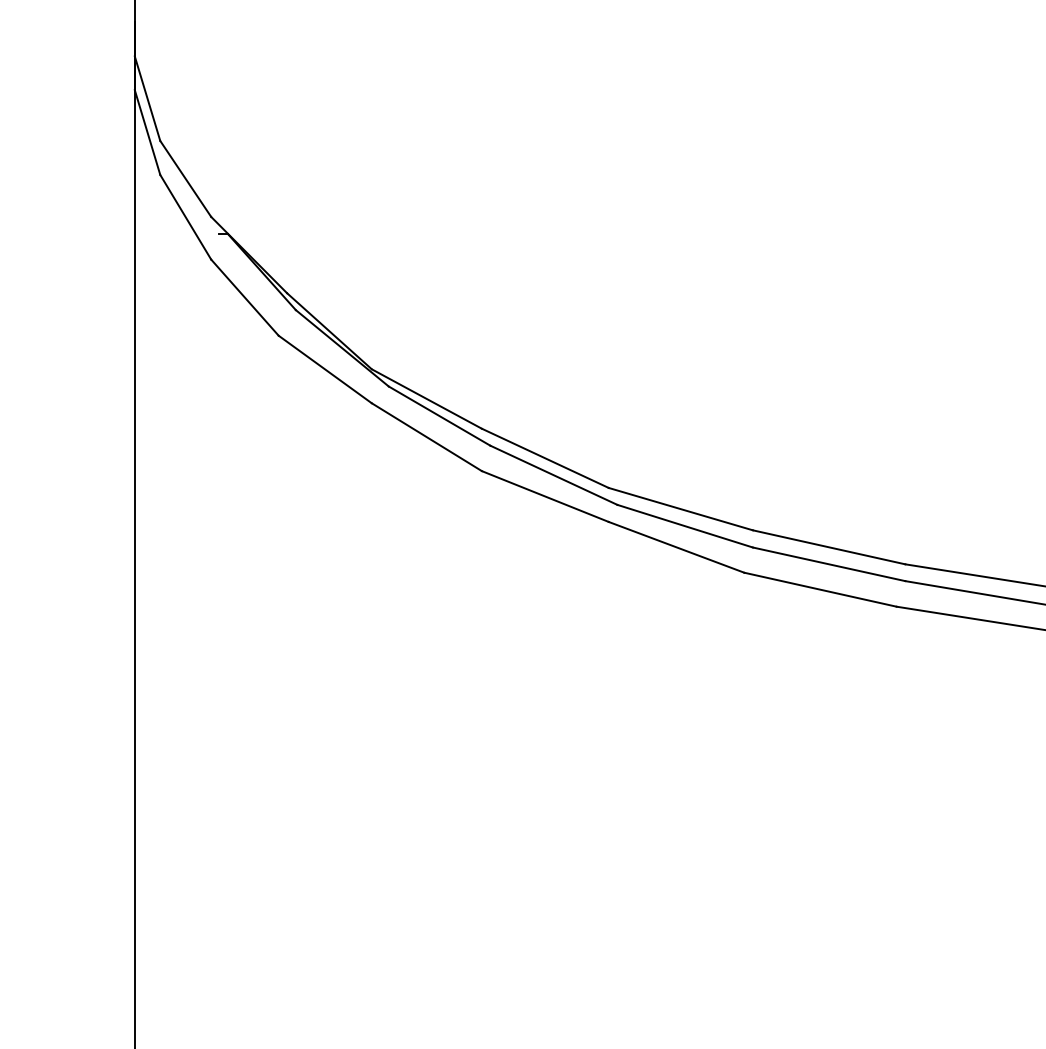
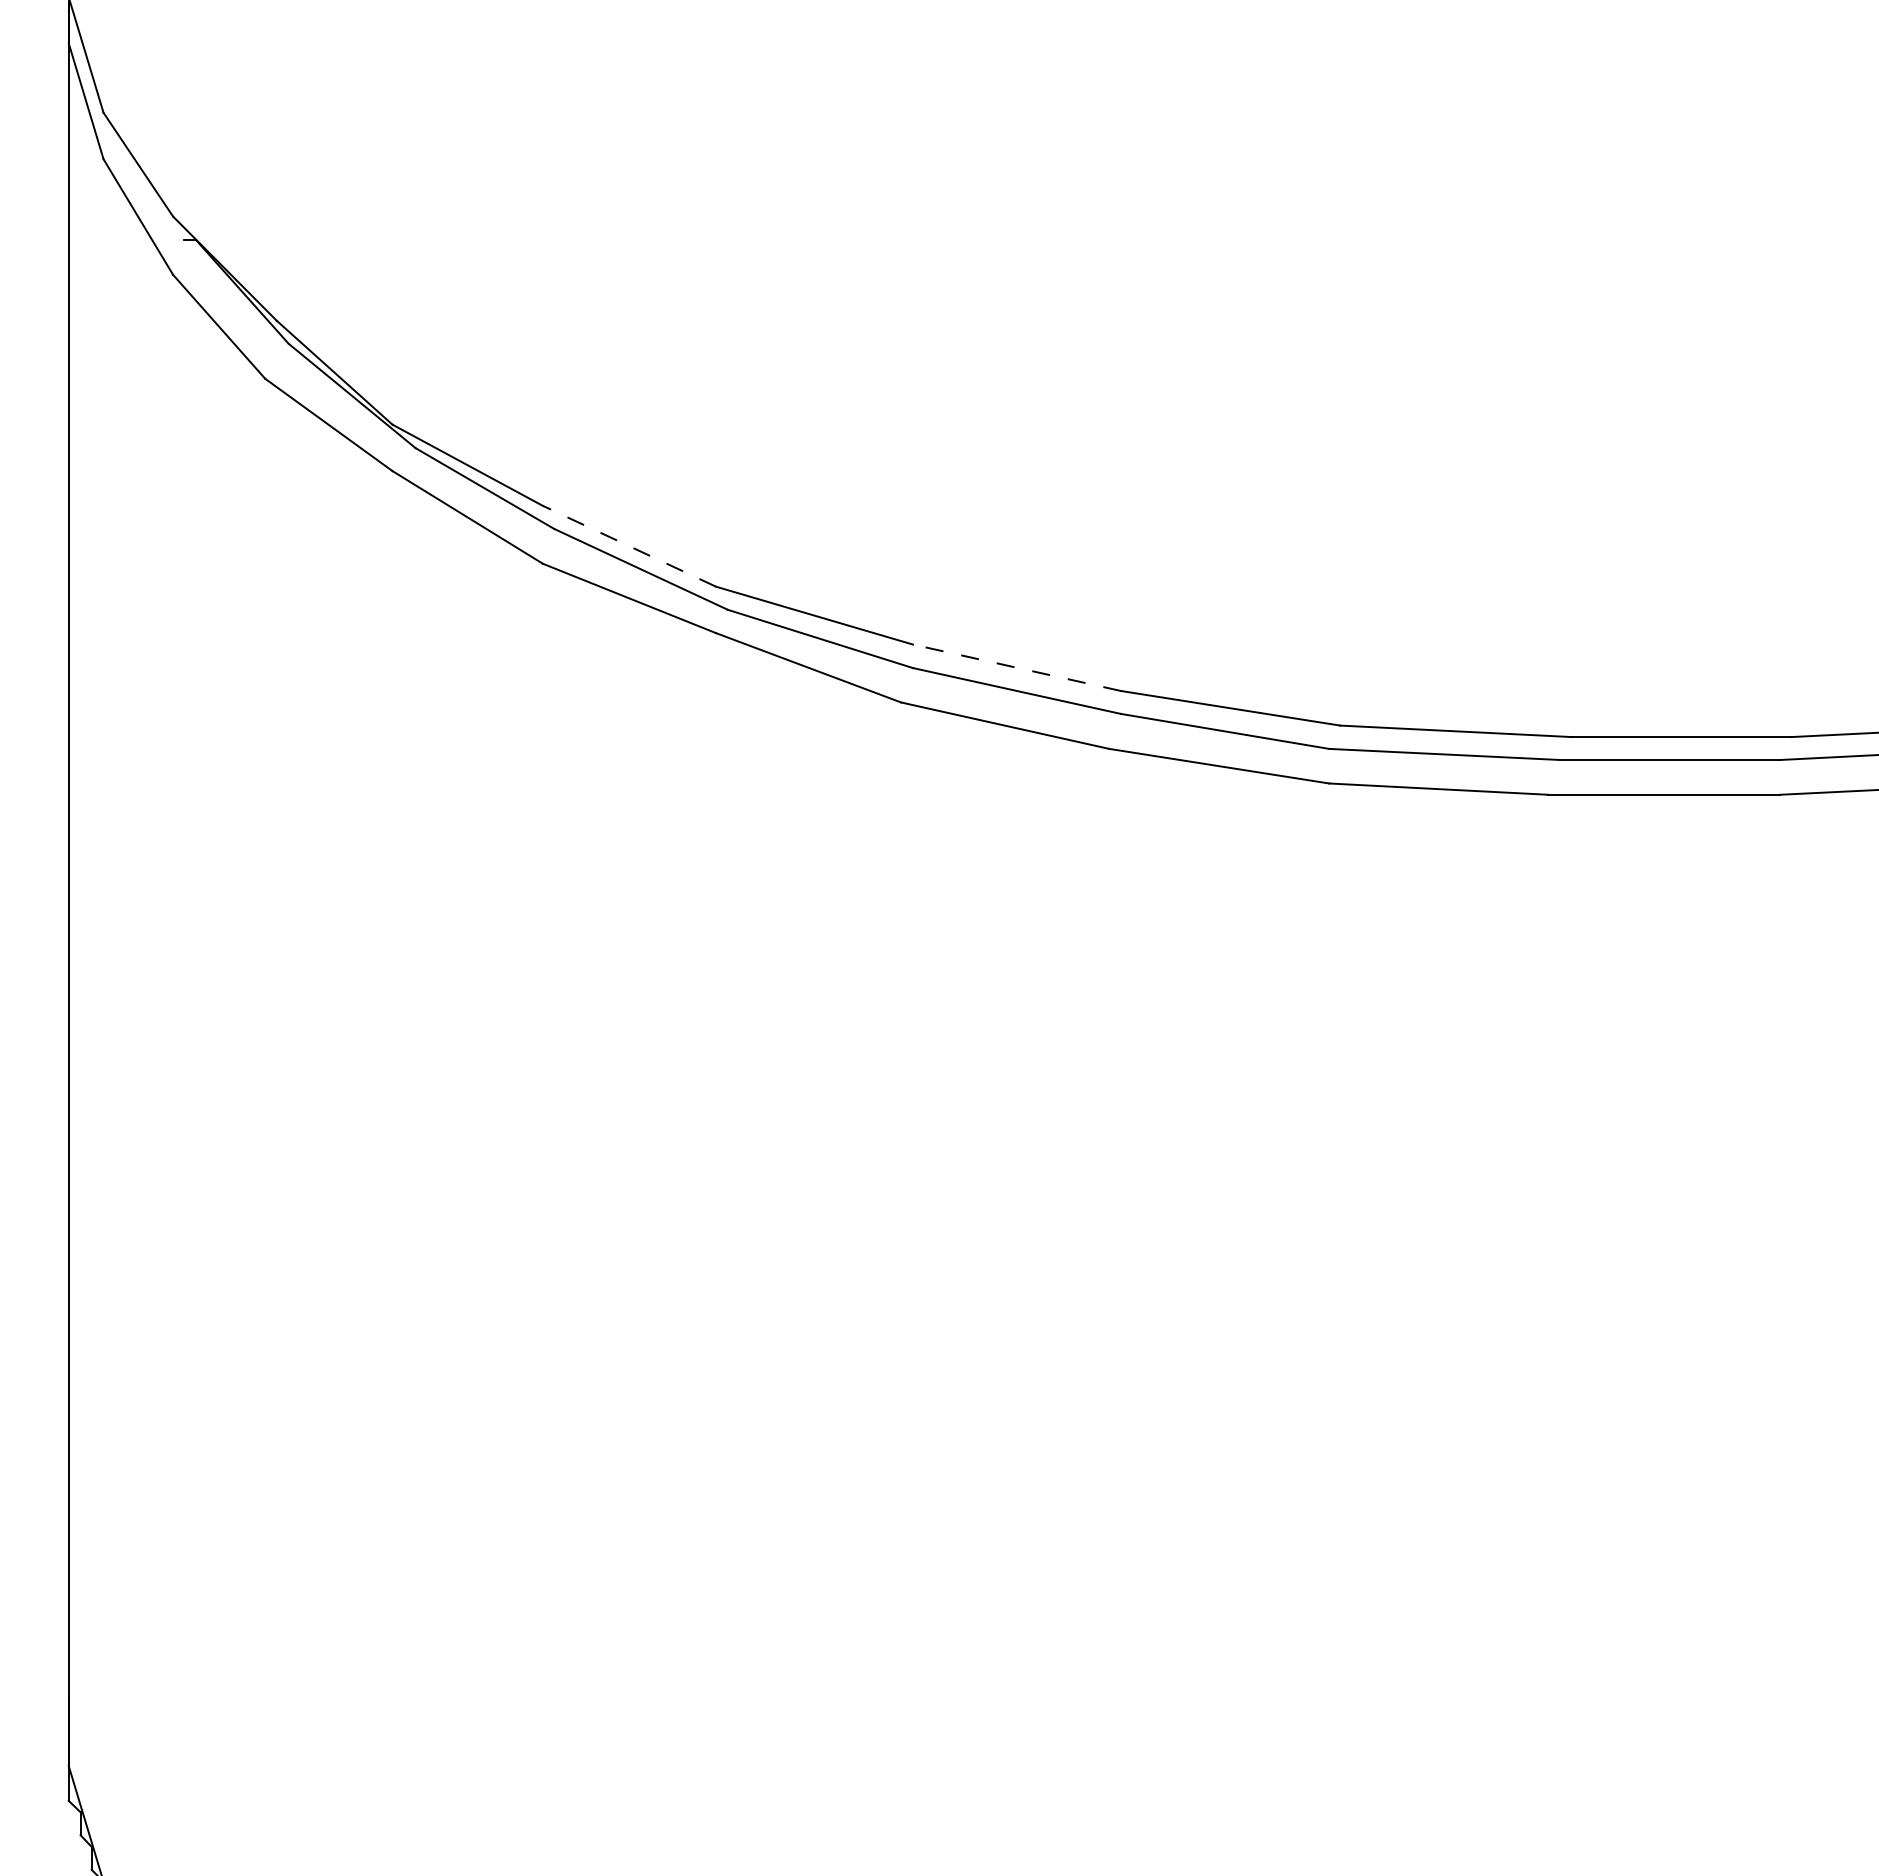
line: (545, 458) -> (629, 546), solid -> dashed
line: (829, 547) -> (1017, 667), solid -> dashed

